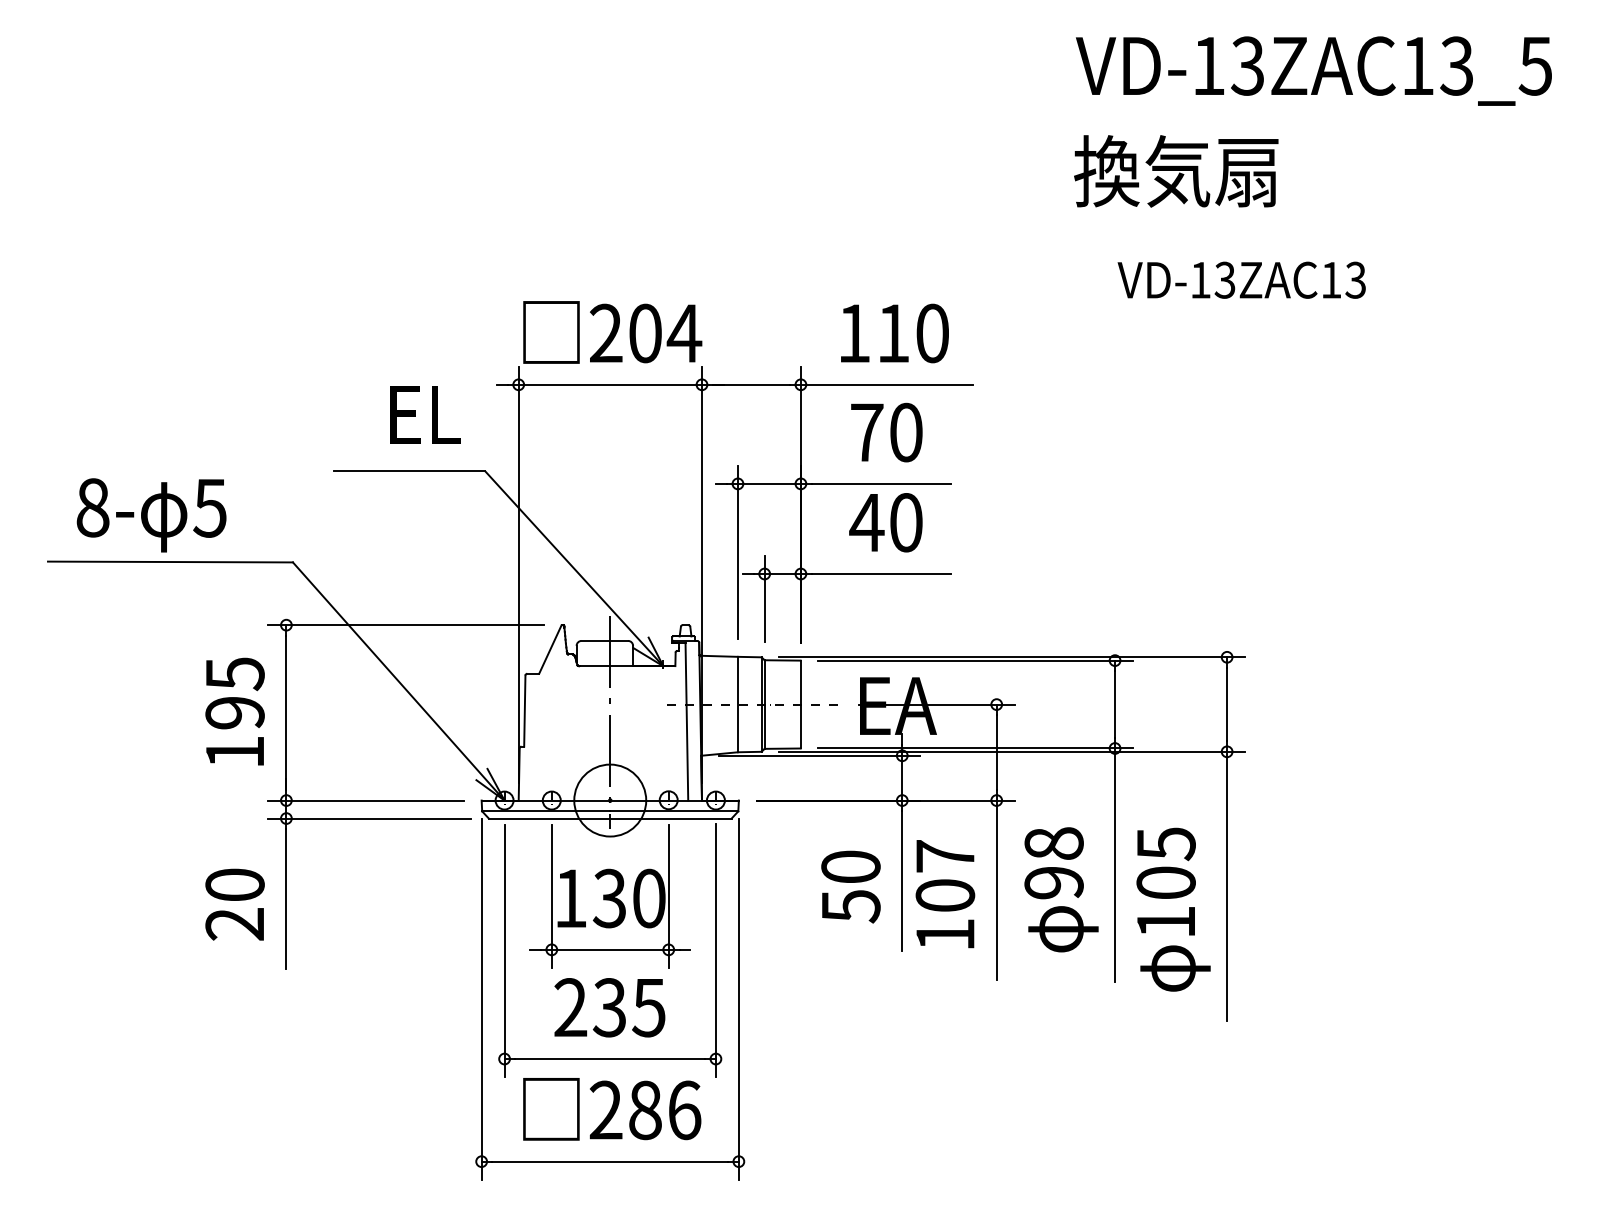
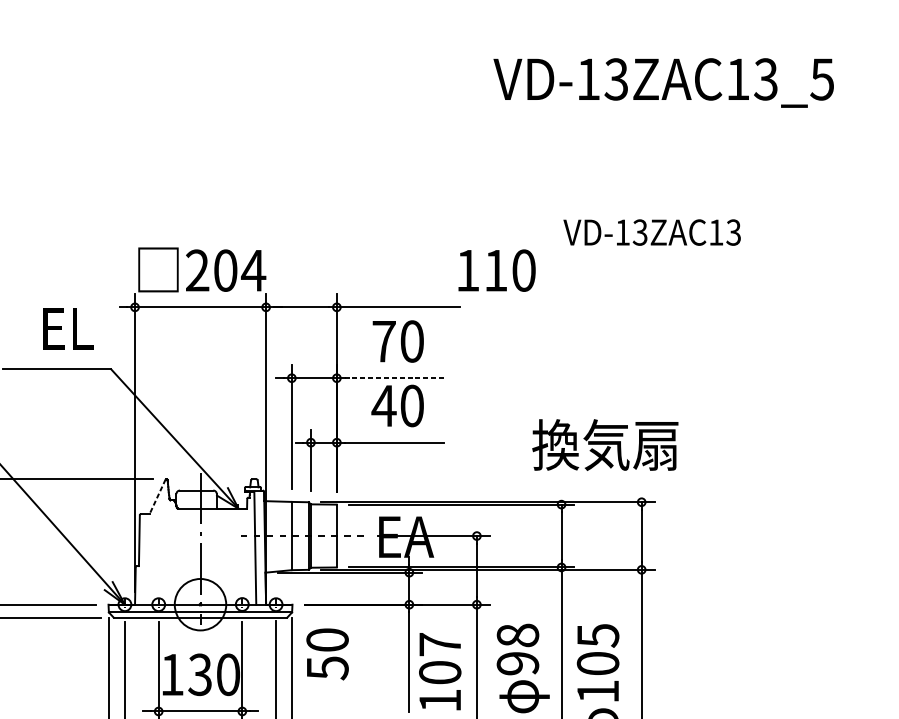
text: (1313, 70) -> (663, 82), moved
text: (1176, 171) -> (605, 445), moved
text: (894, 333) -> (496, 270), moved
line: (881, 483) -> (394, 377), solid -> dashed
line: (550, 649) -> (157, 496), solid -> dashed
text: (850, 886) -> (327, 654), moved

